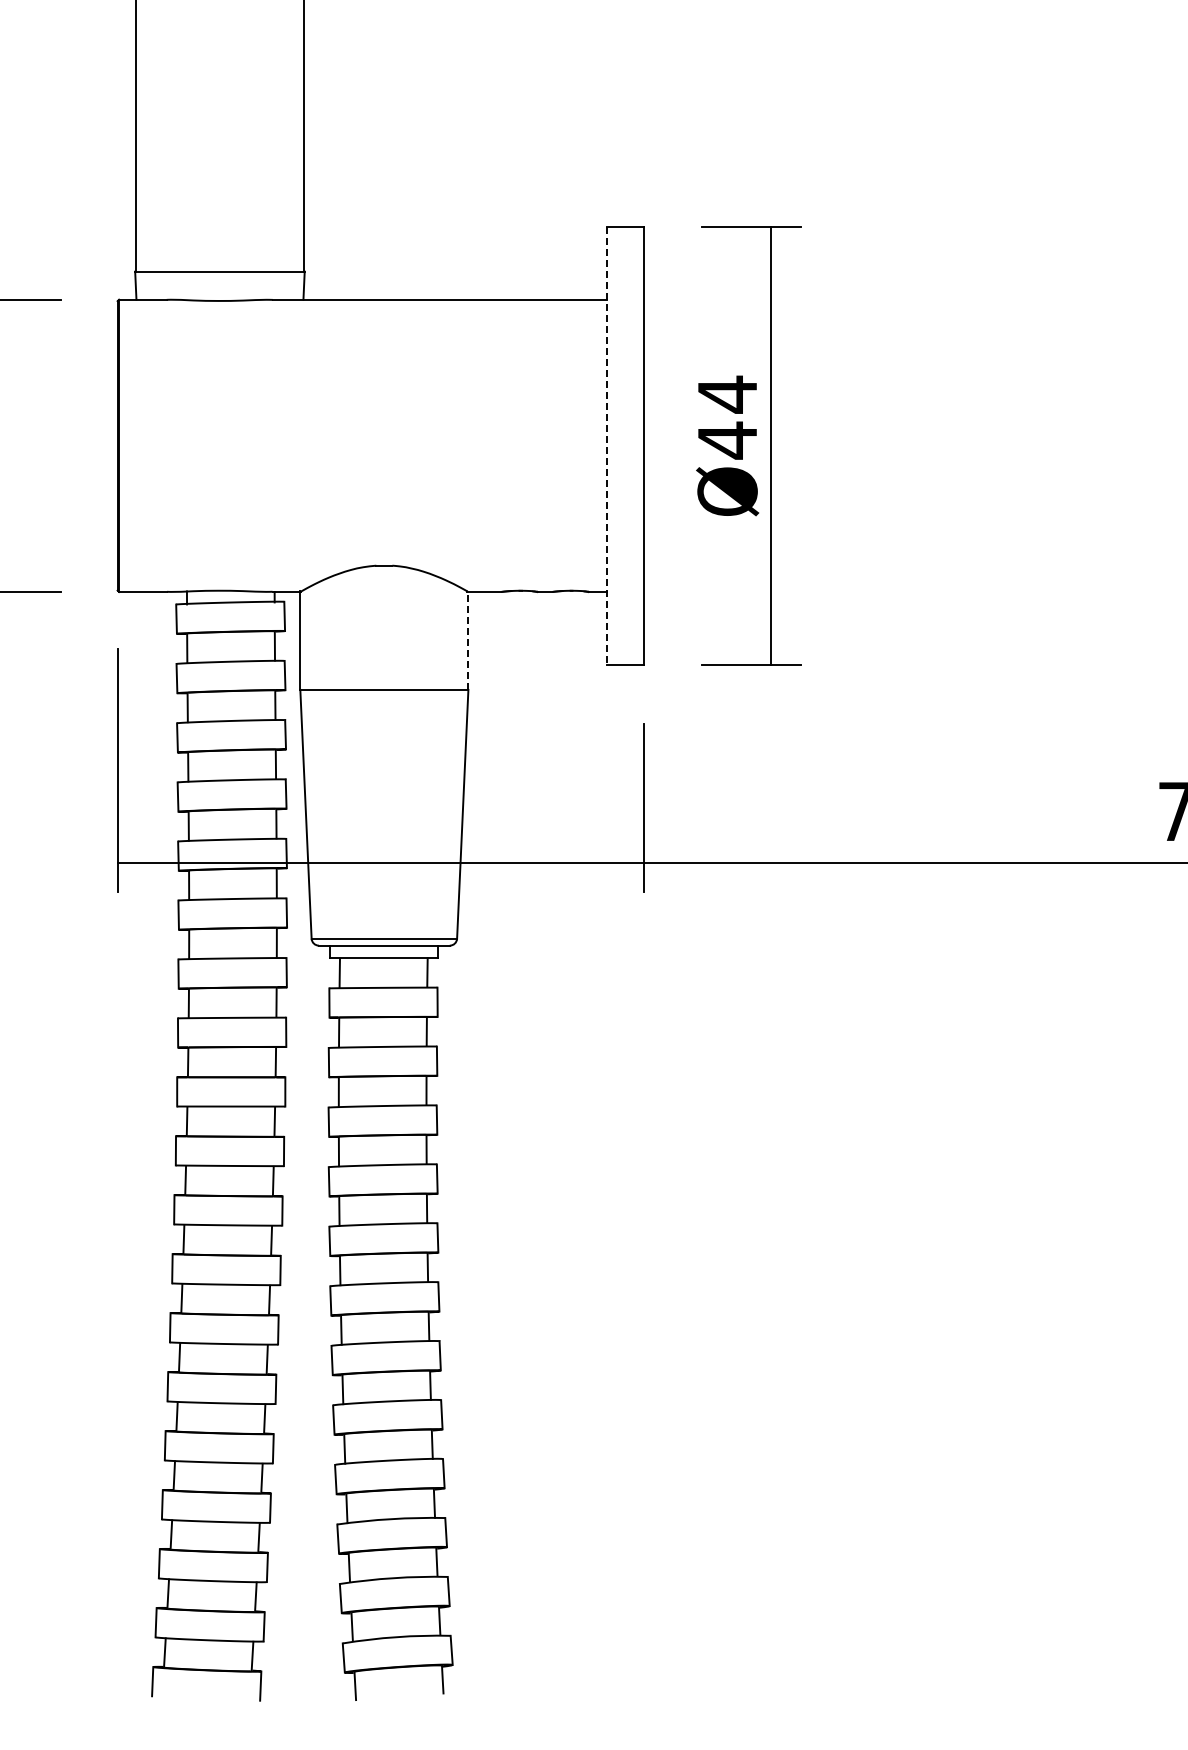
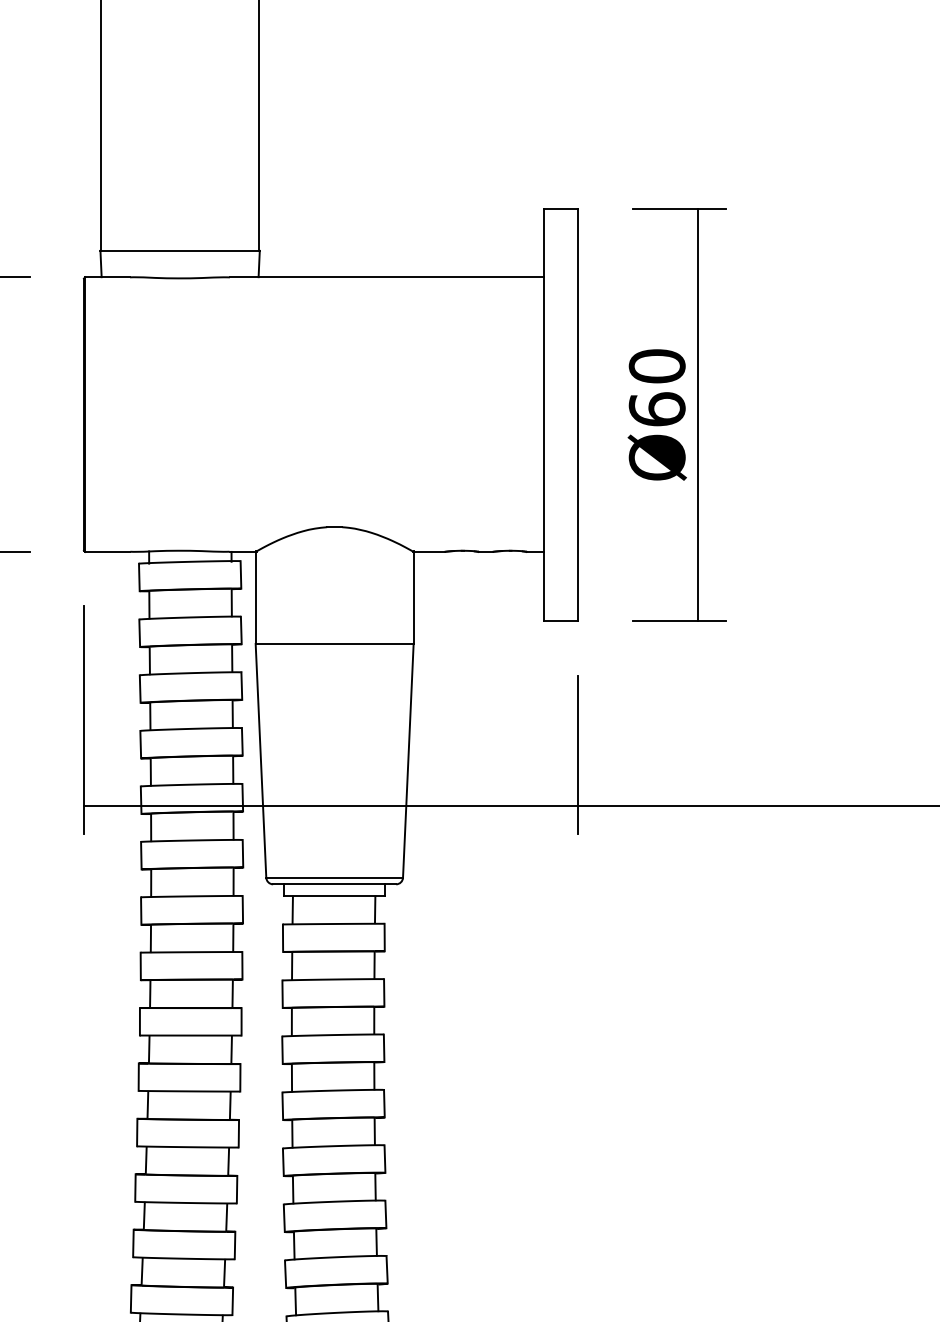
text: (727, 417) -> (657, 387), 44 -> 60
line: (607, 446) -> (544, 415), dashed -> solid
line: (468, 640) -> (413, 597), dashed -> solid

